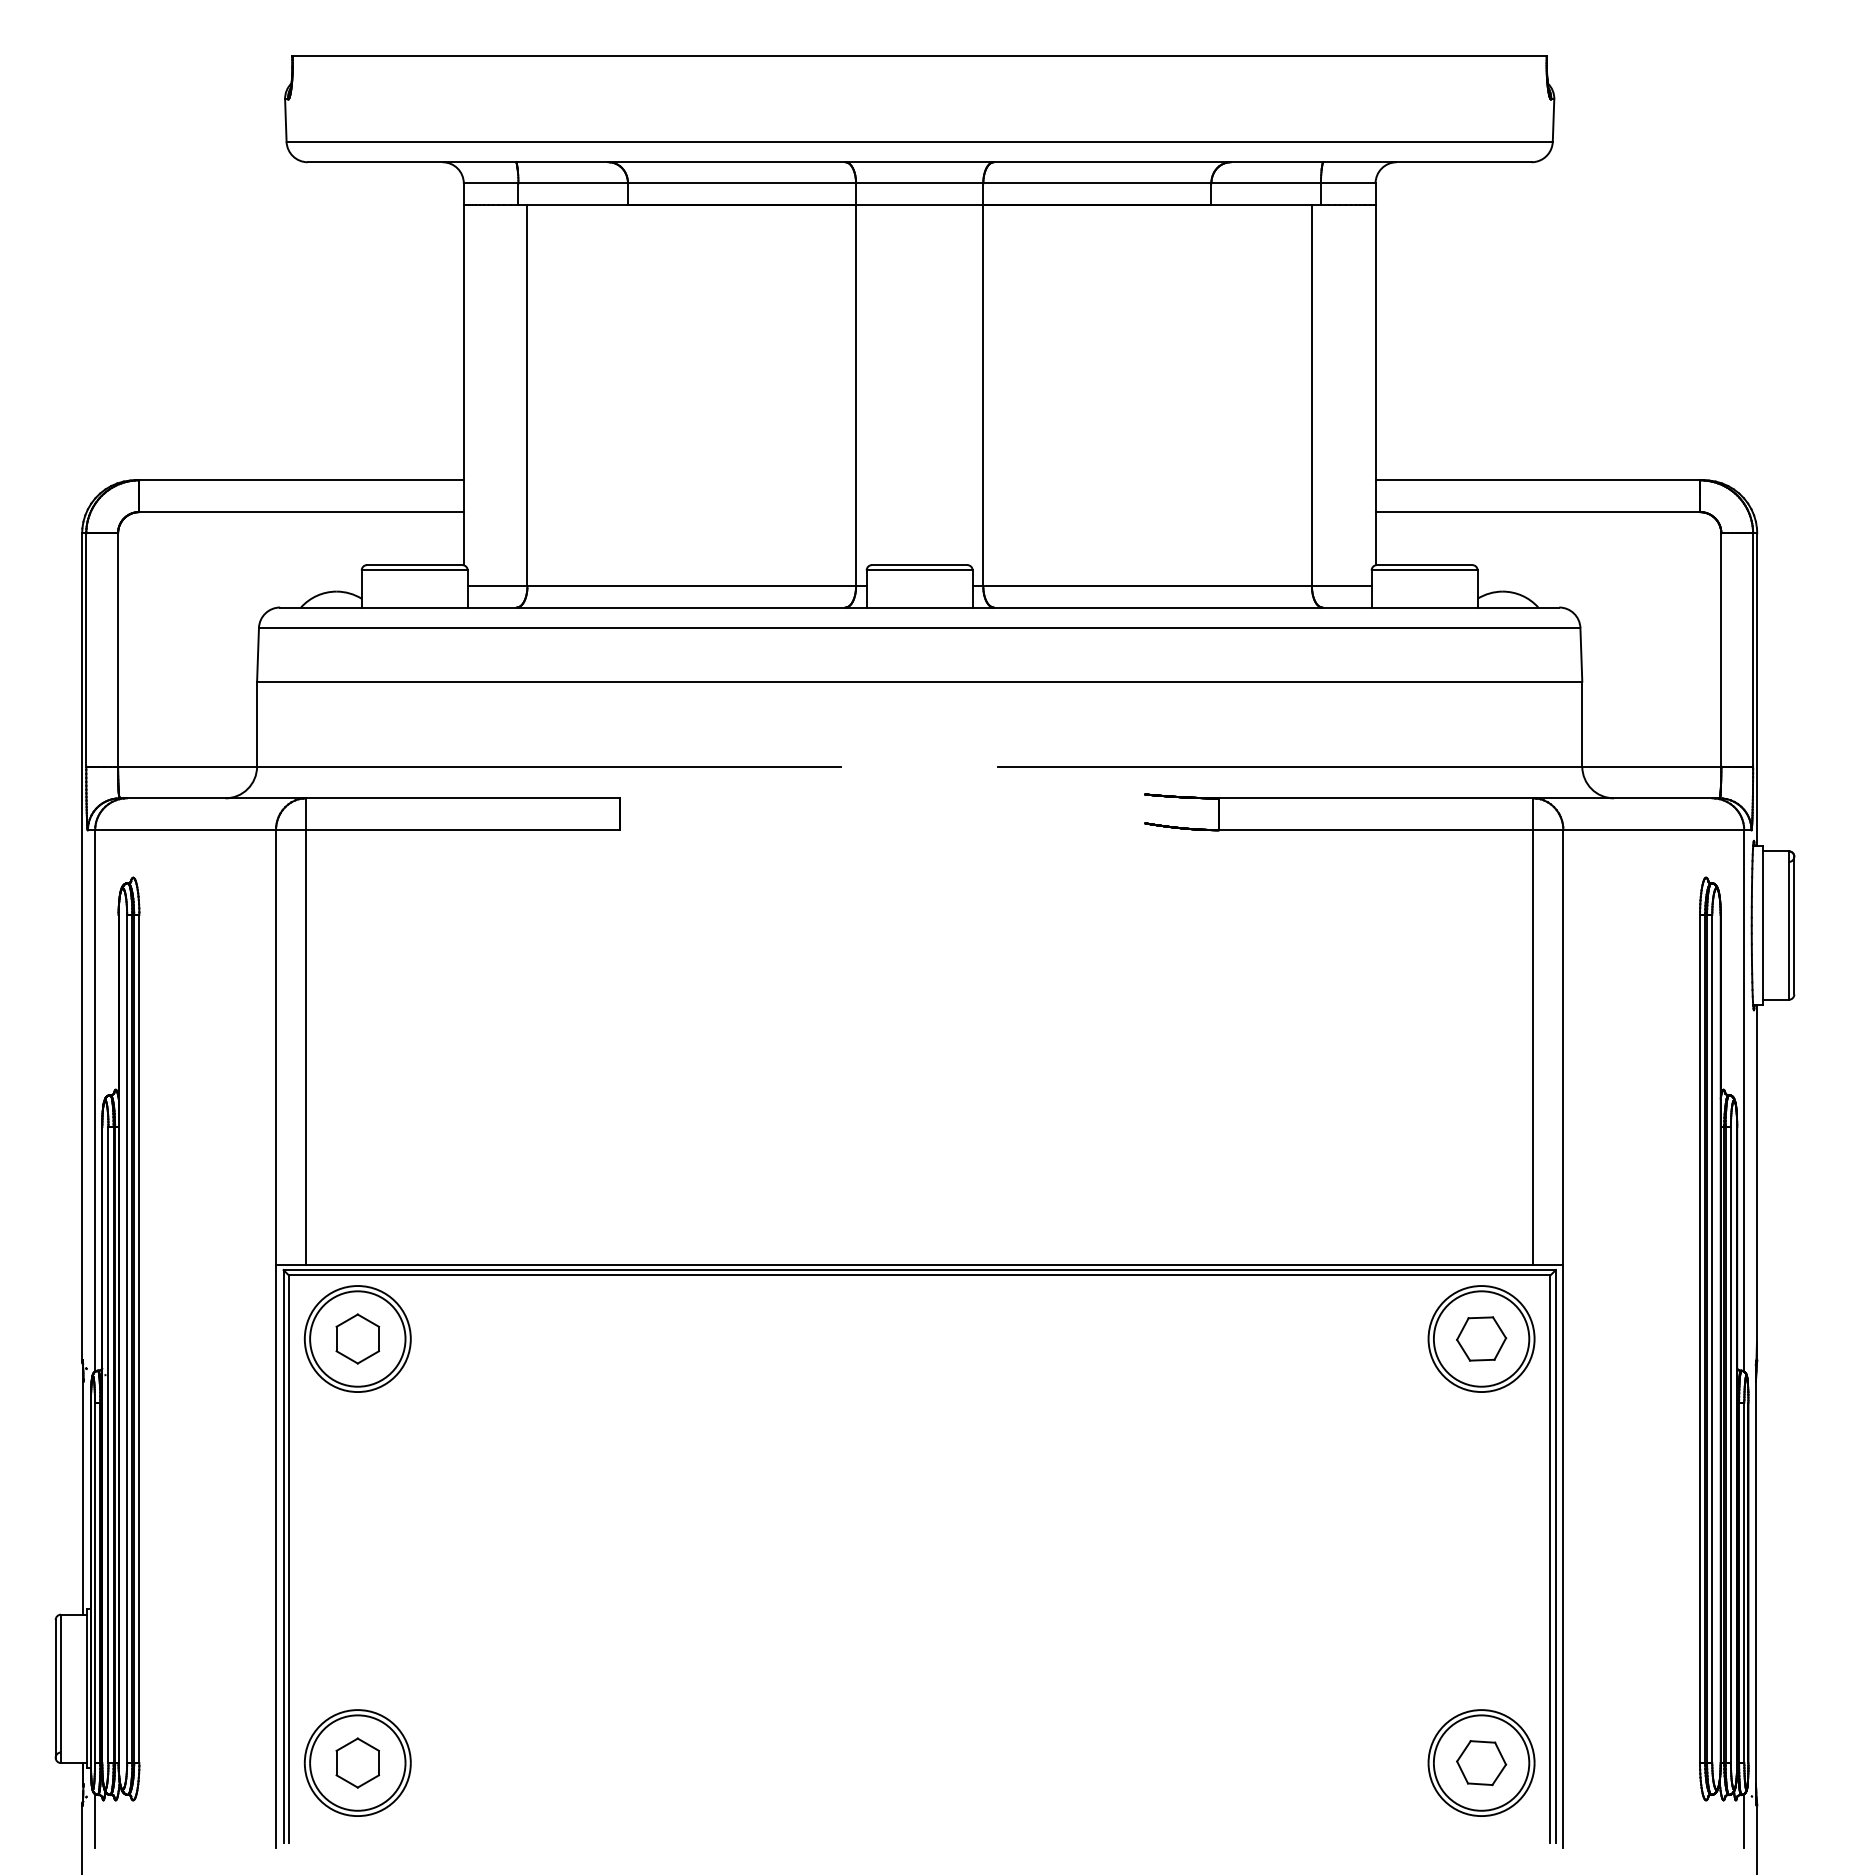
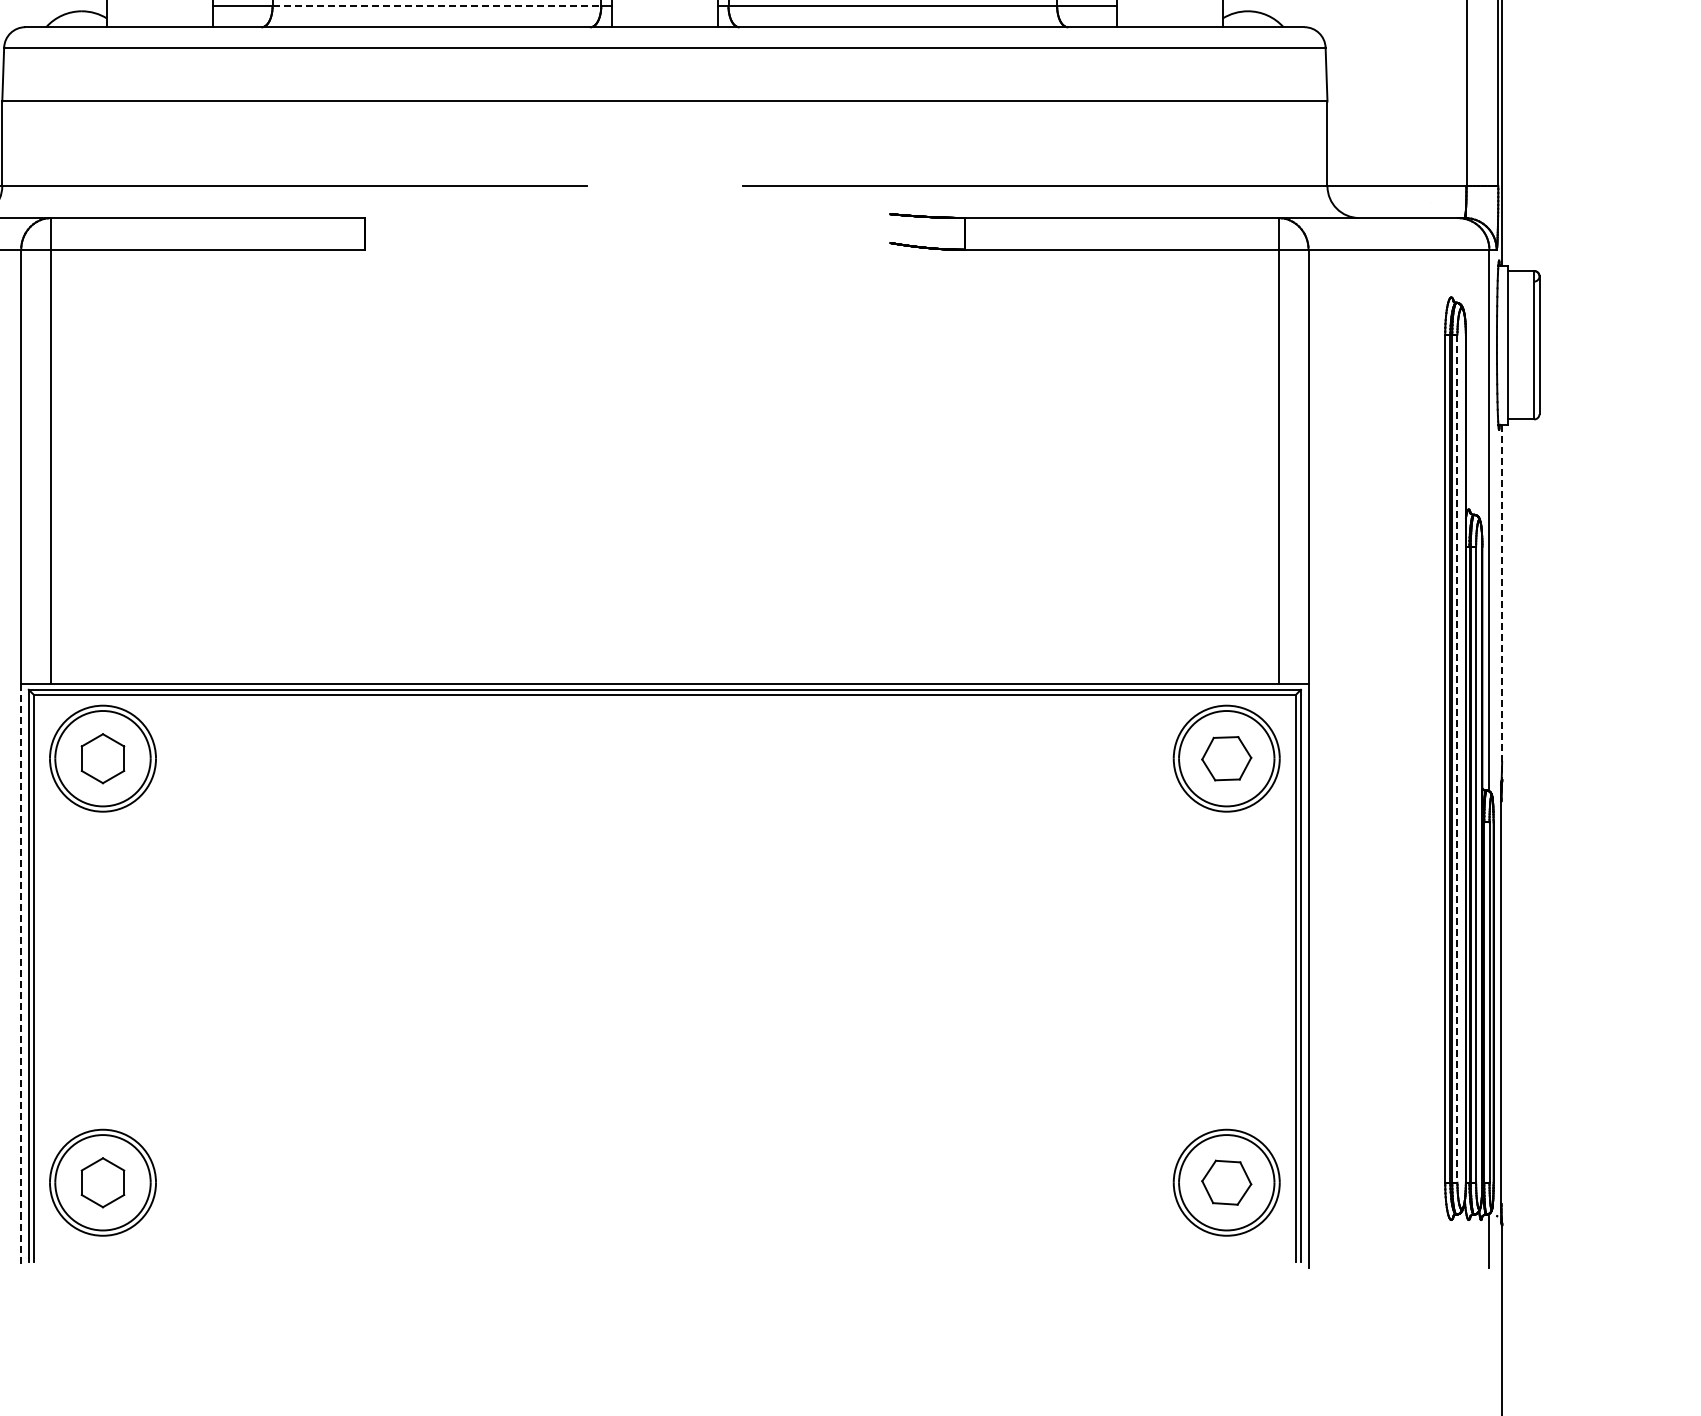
line: (692, 586) -> (437, 6), solid -> dashed
line: (1757, 1182) -> (1502, 602), solid -> dashed
line: (1712, 1339) -> (1457, 759), solid -> dashed
line: (276, 1556) -> (21, 976), solid -> dashed

